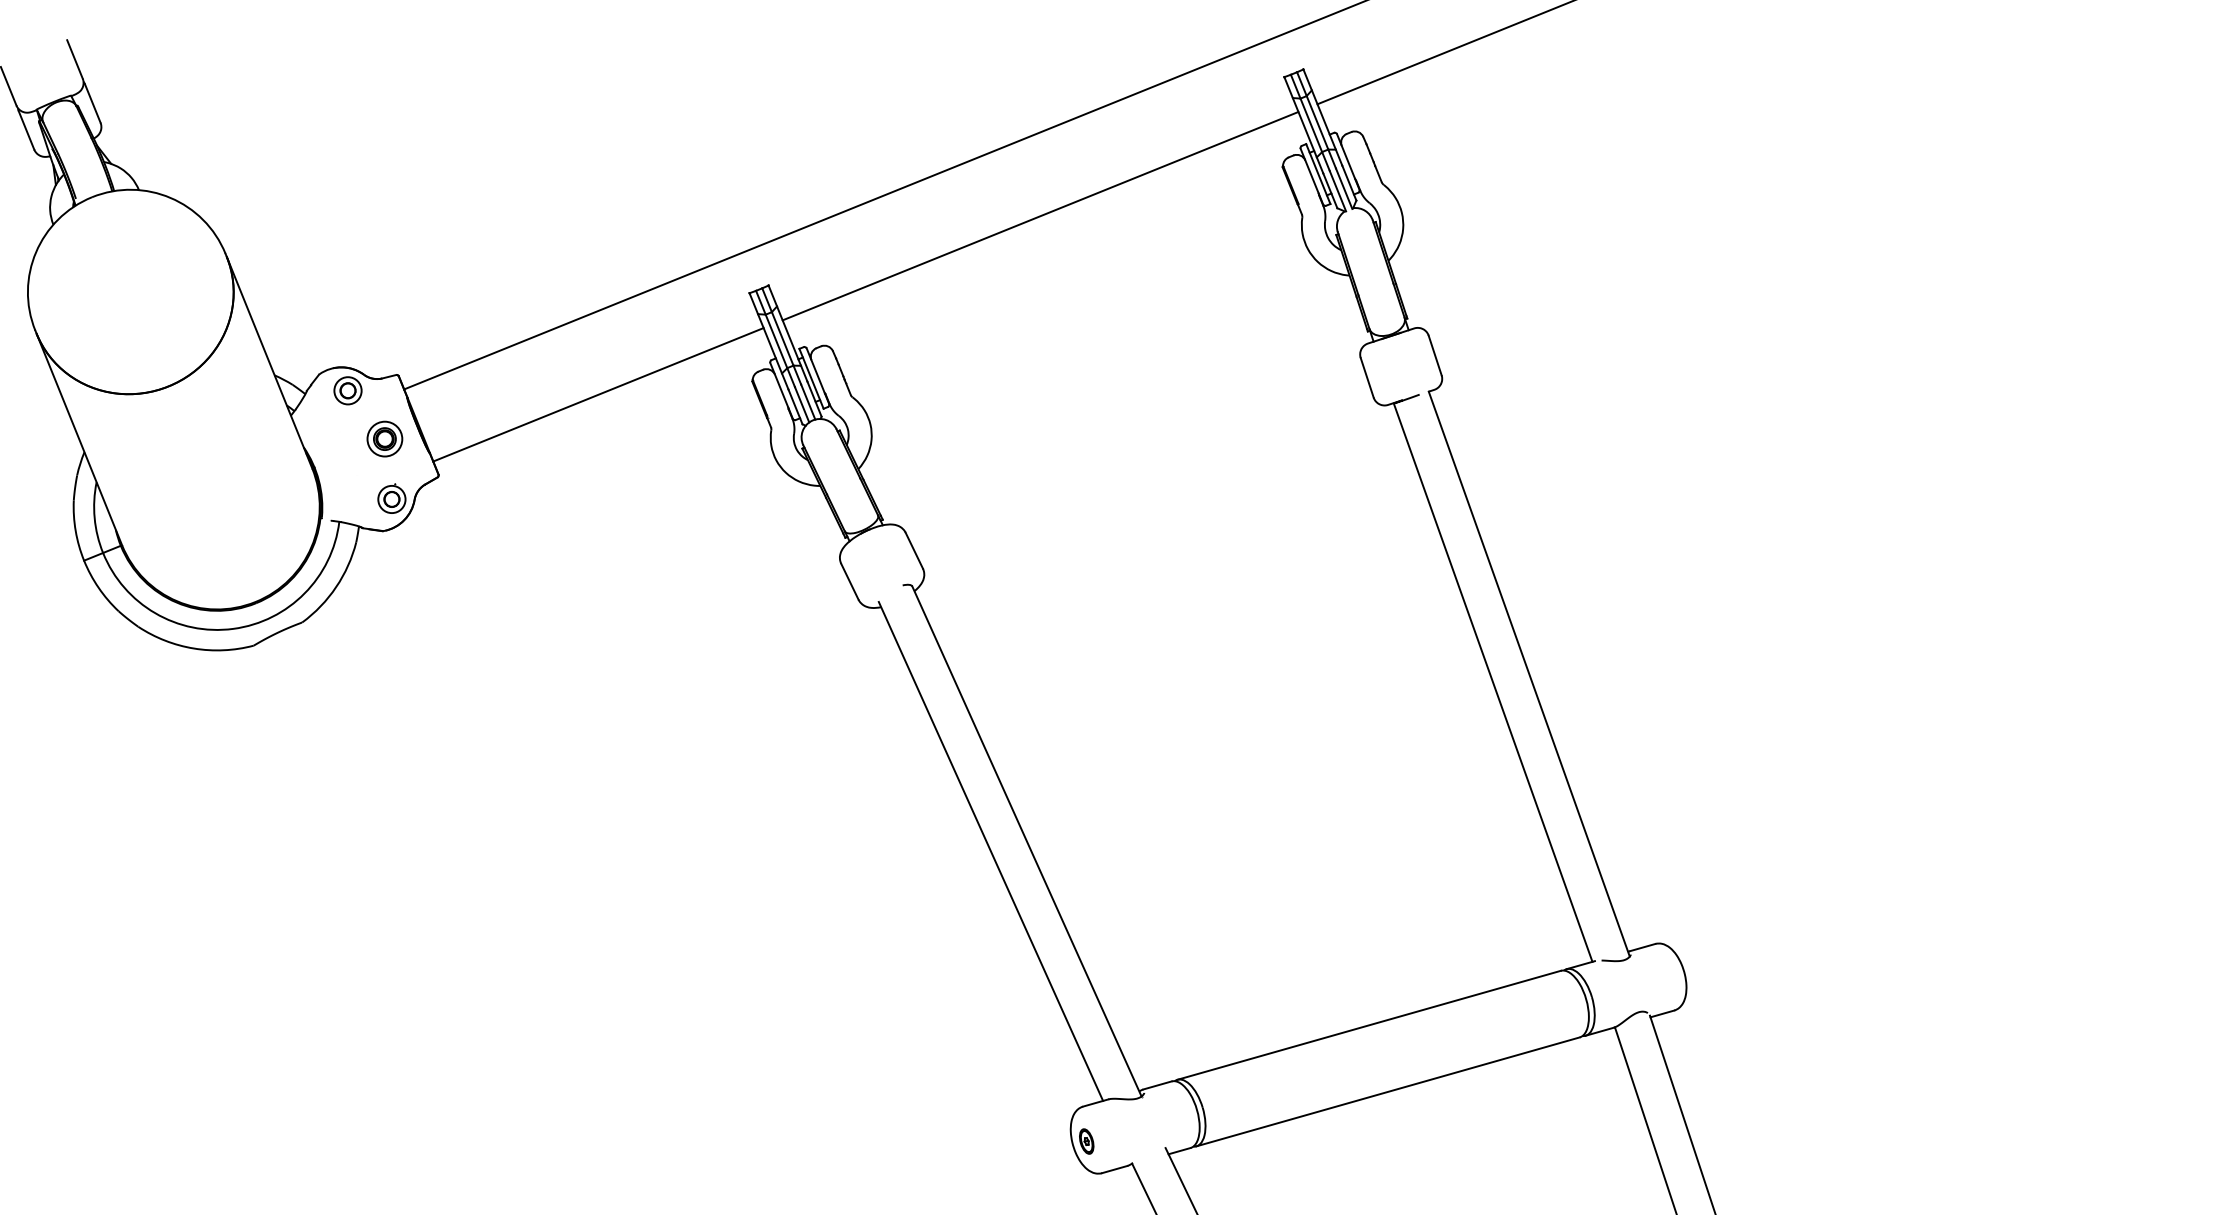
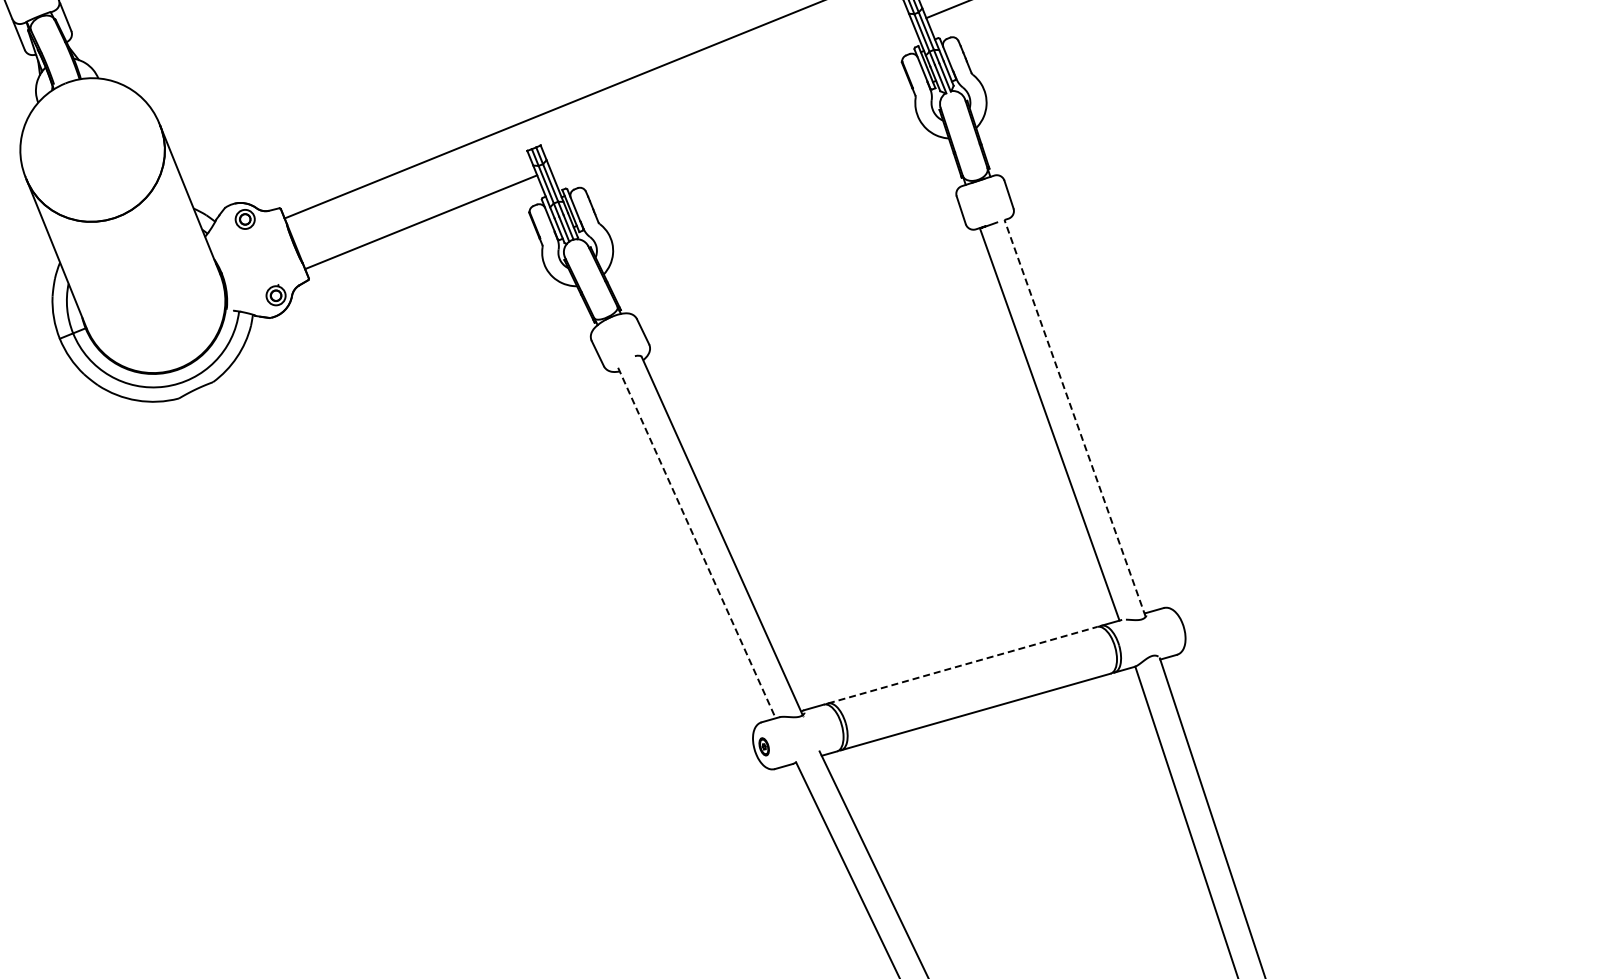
line: (1040, 215) -> (731, 96), removed
part: (385, 439) -> (271, 253), removed
line: (1529, 674) -> (1075, 418), solid -> dashed
line: (991, 852) -> (697, 543), solid -> dashed
line: (1368, 1025) -> (962, 665), solid -> dashed

